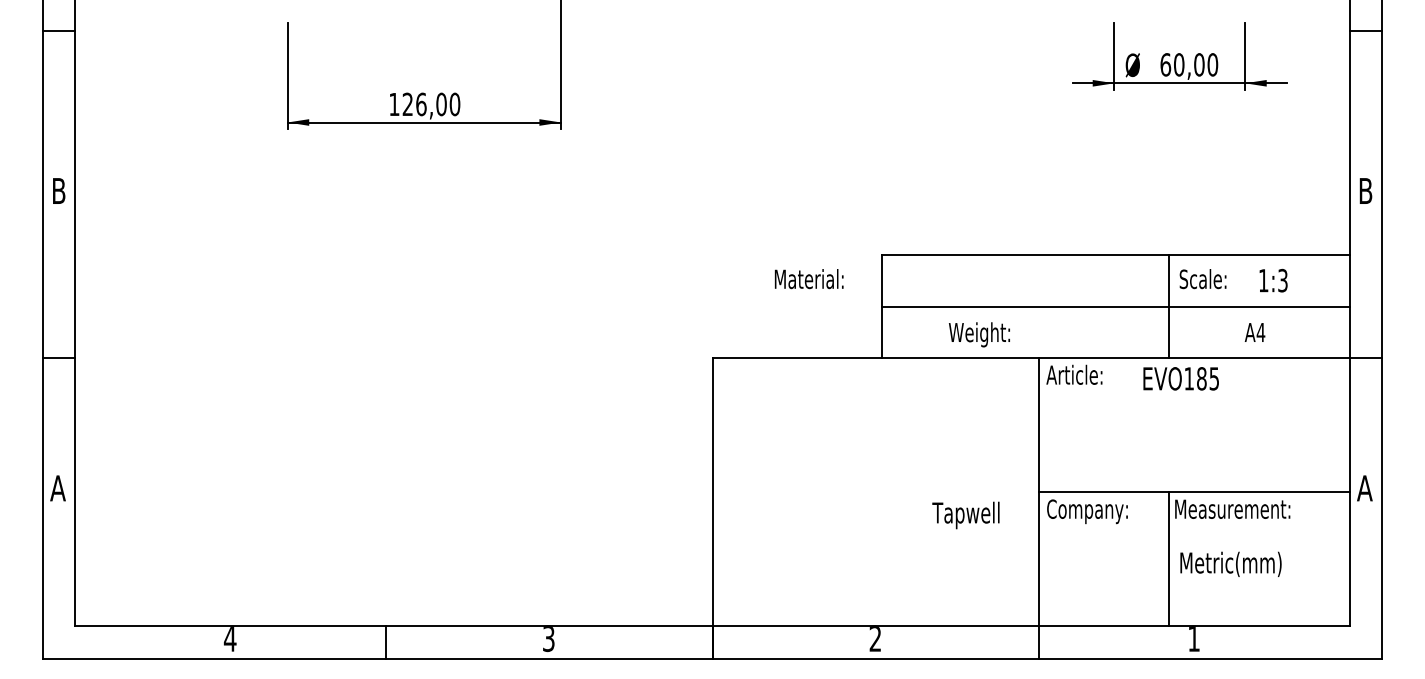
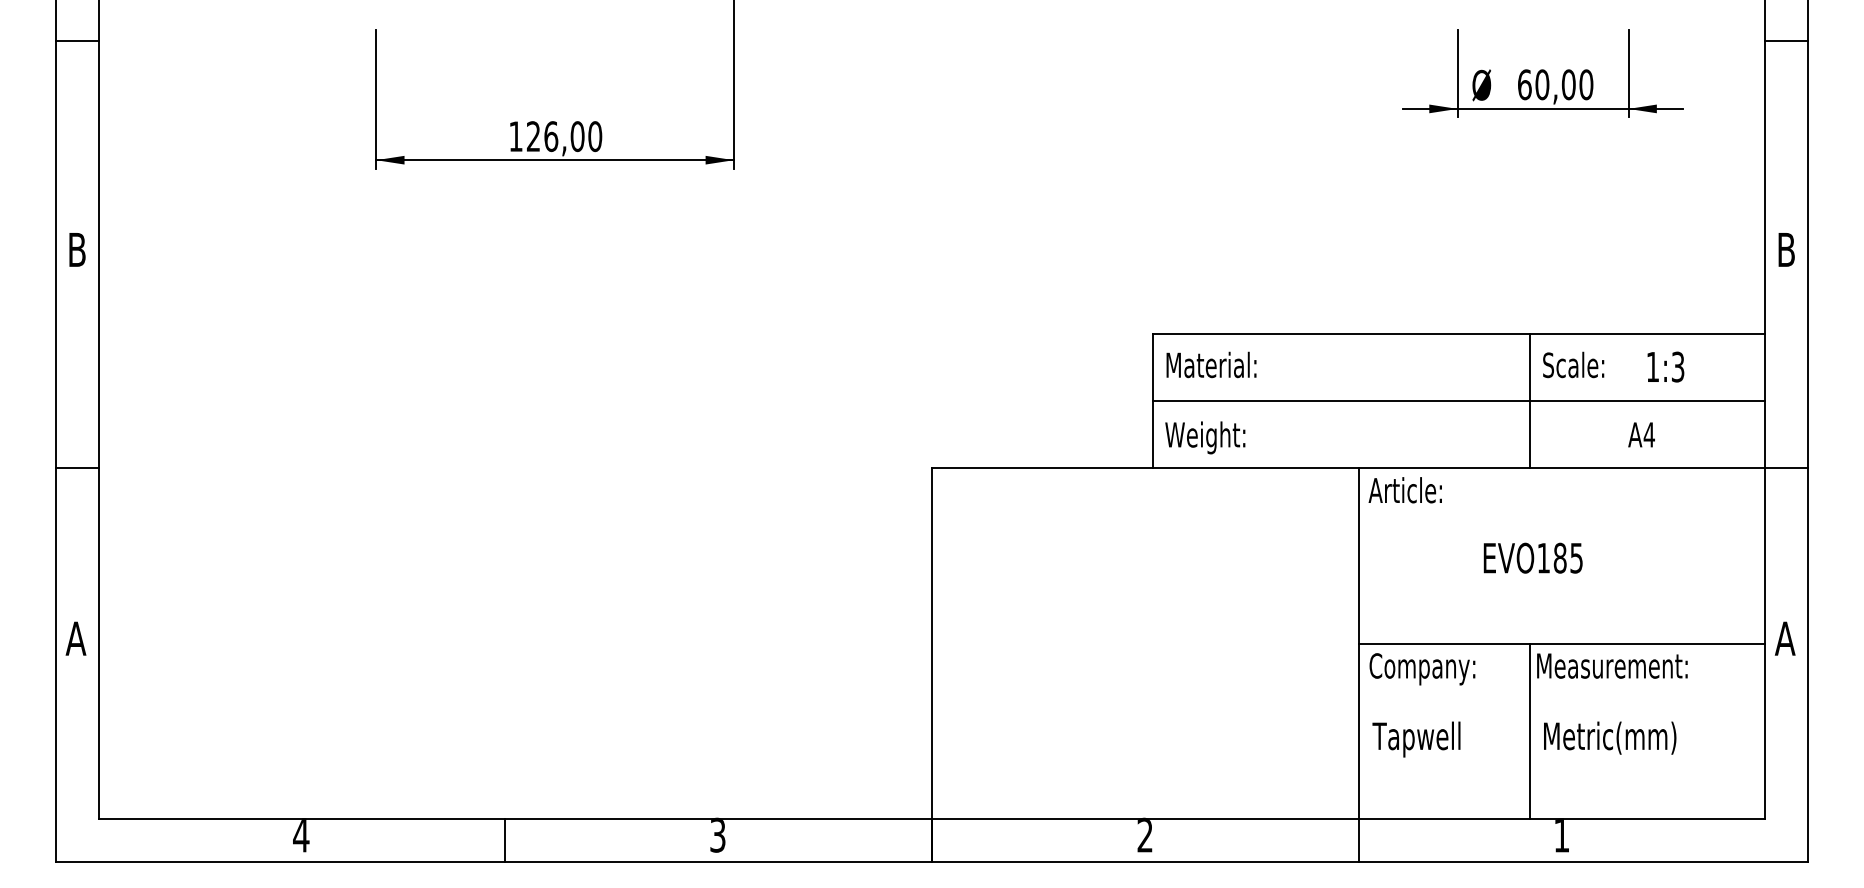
text: (808, 279) -> (1210, 365), moved
text: (979, 334) -> (1205, 437), moved
text: (1180, 378) -> (1532, 557), moved
text: (965, 515) -> (1415, 739), moved

